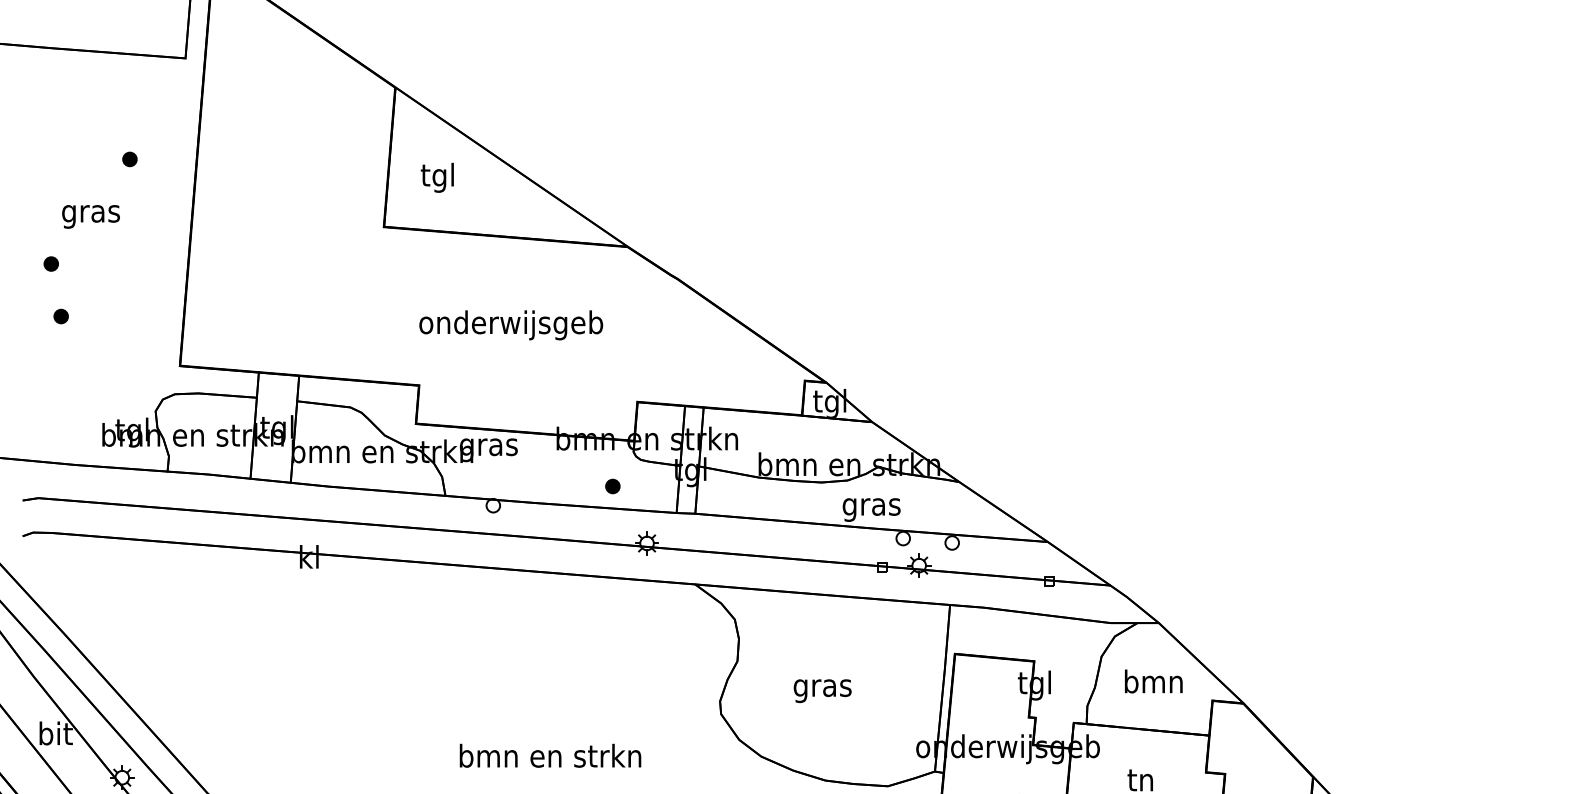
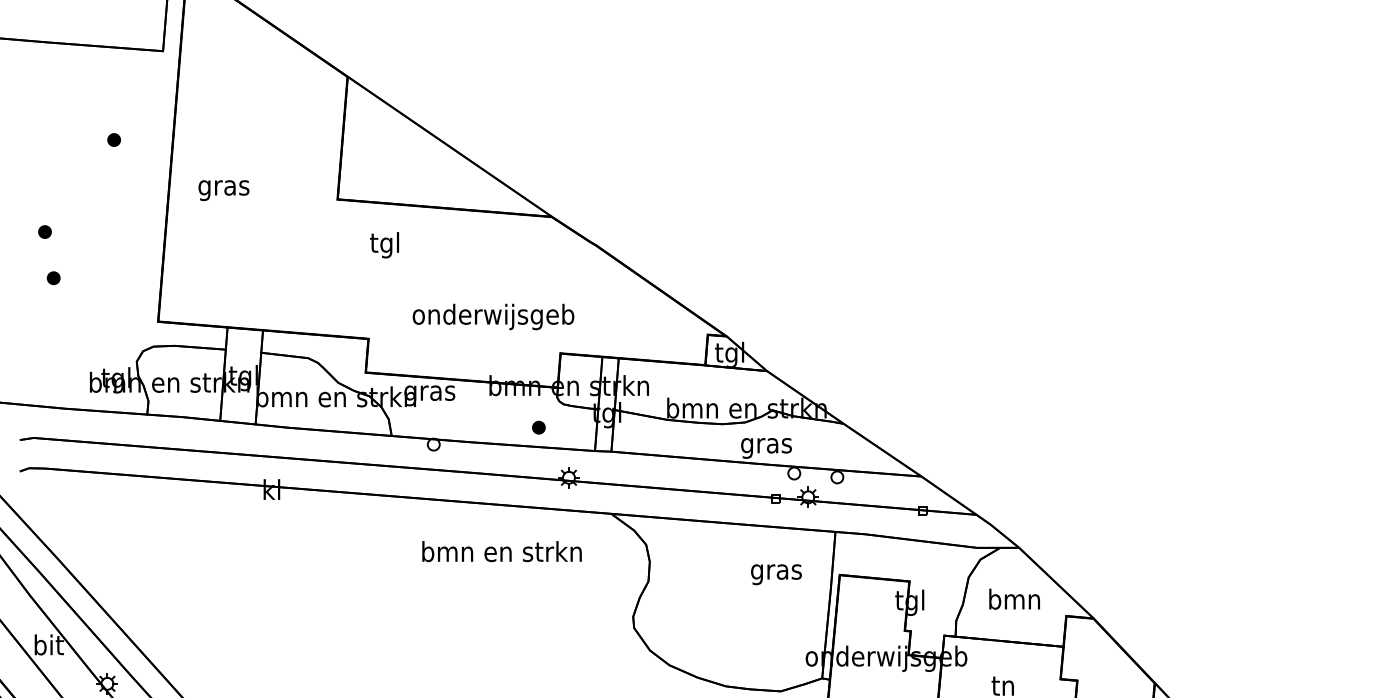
text: (437, 178) -> (384, 245), moved
text: (90, 216) -> (223, 190), moved
text: (511, 324) -> (493, 316), moved
text: (822, 690) -> (776, 574), moved
text: (549, 755) -> (501, 551), moved

